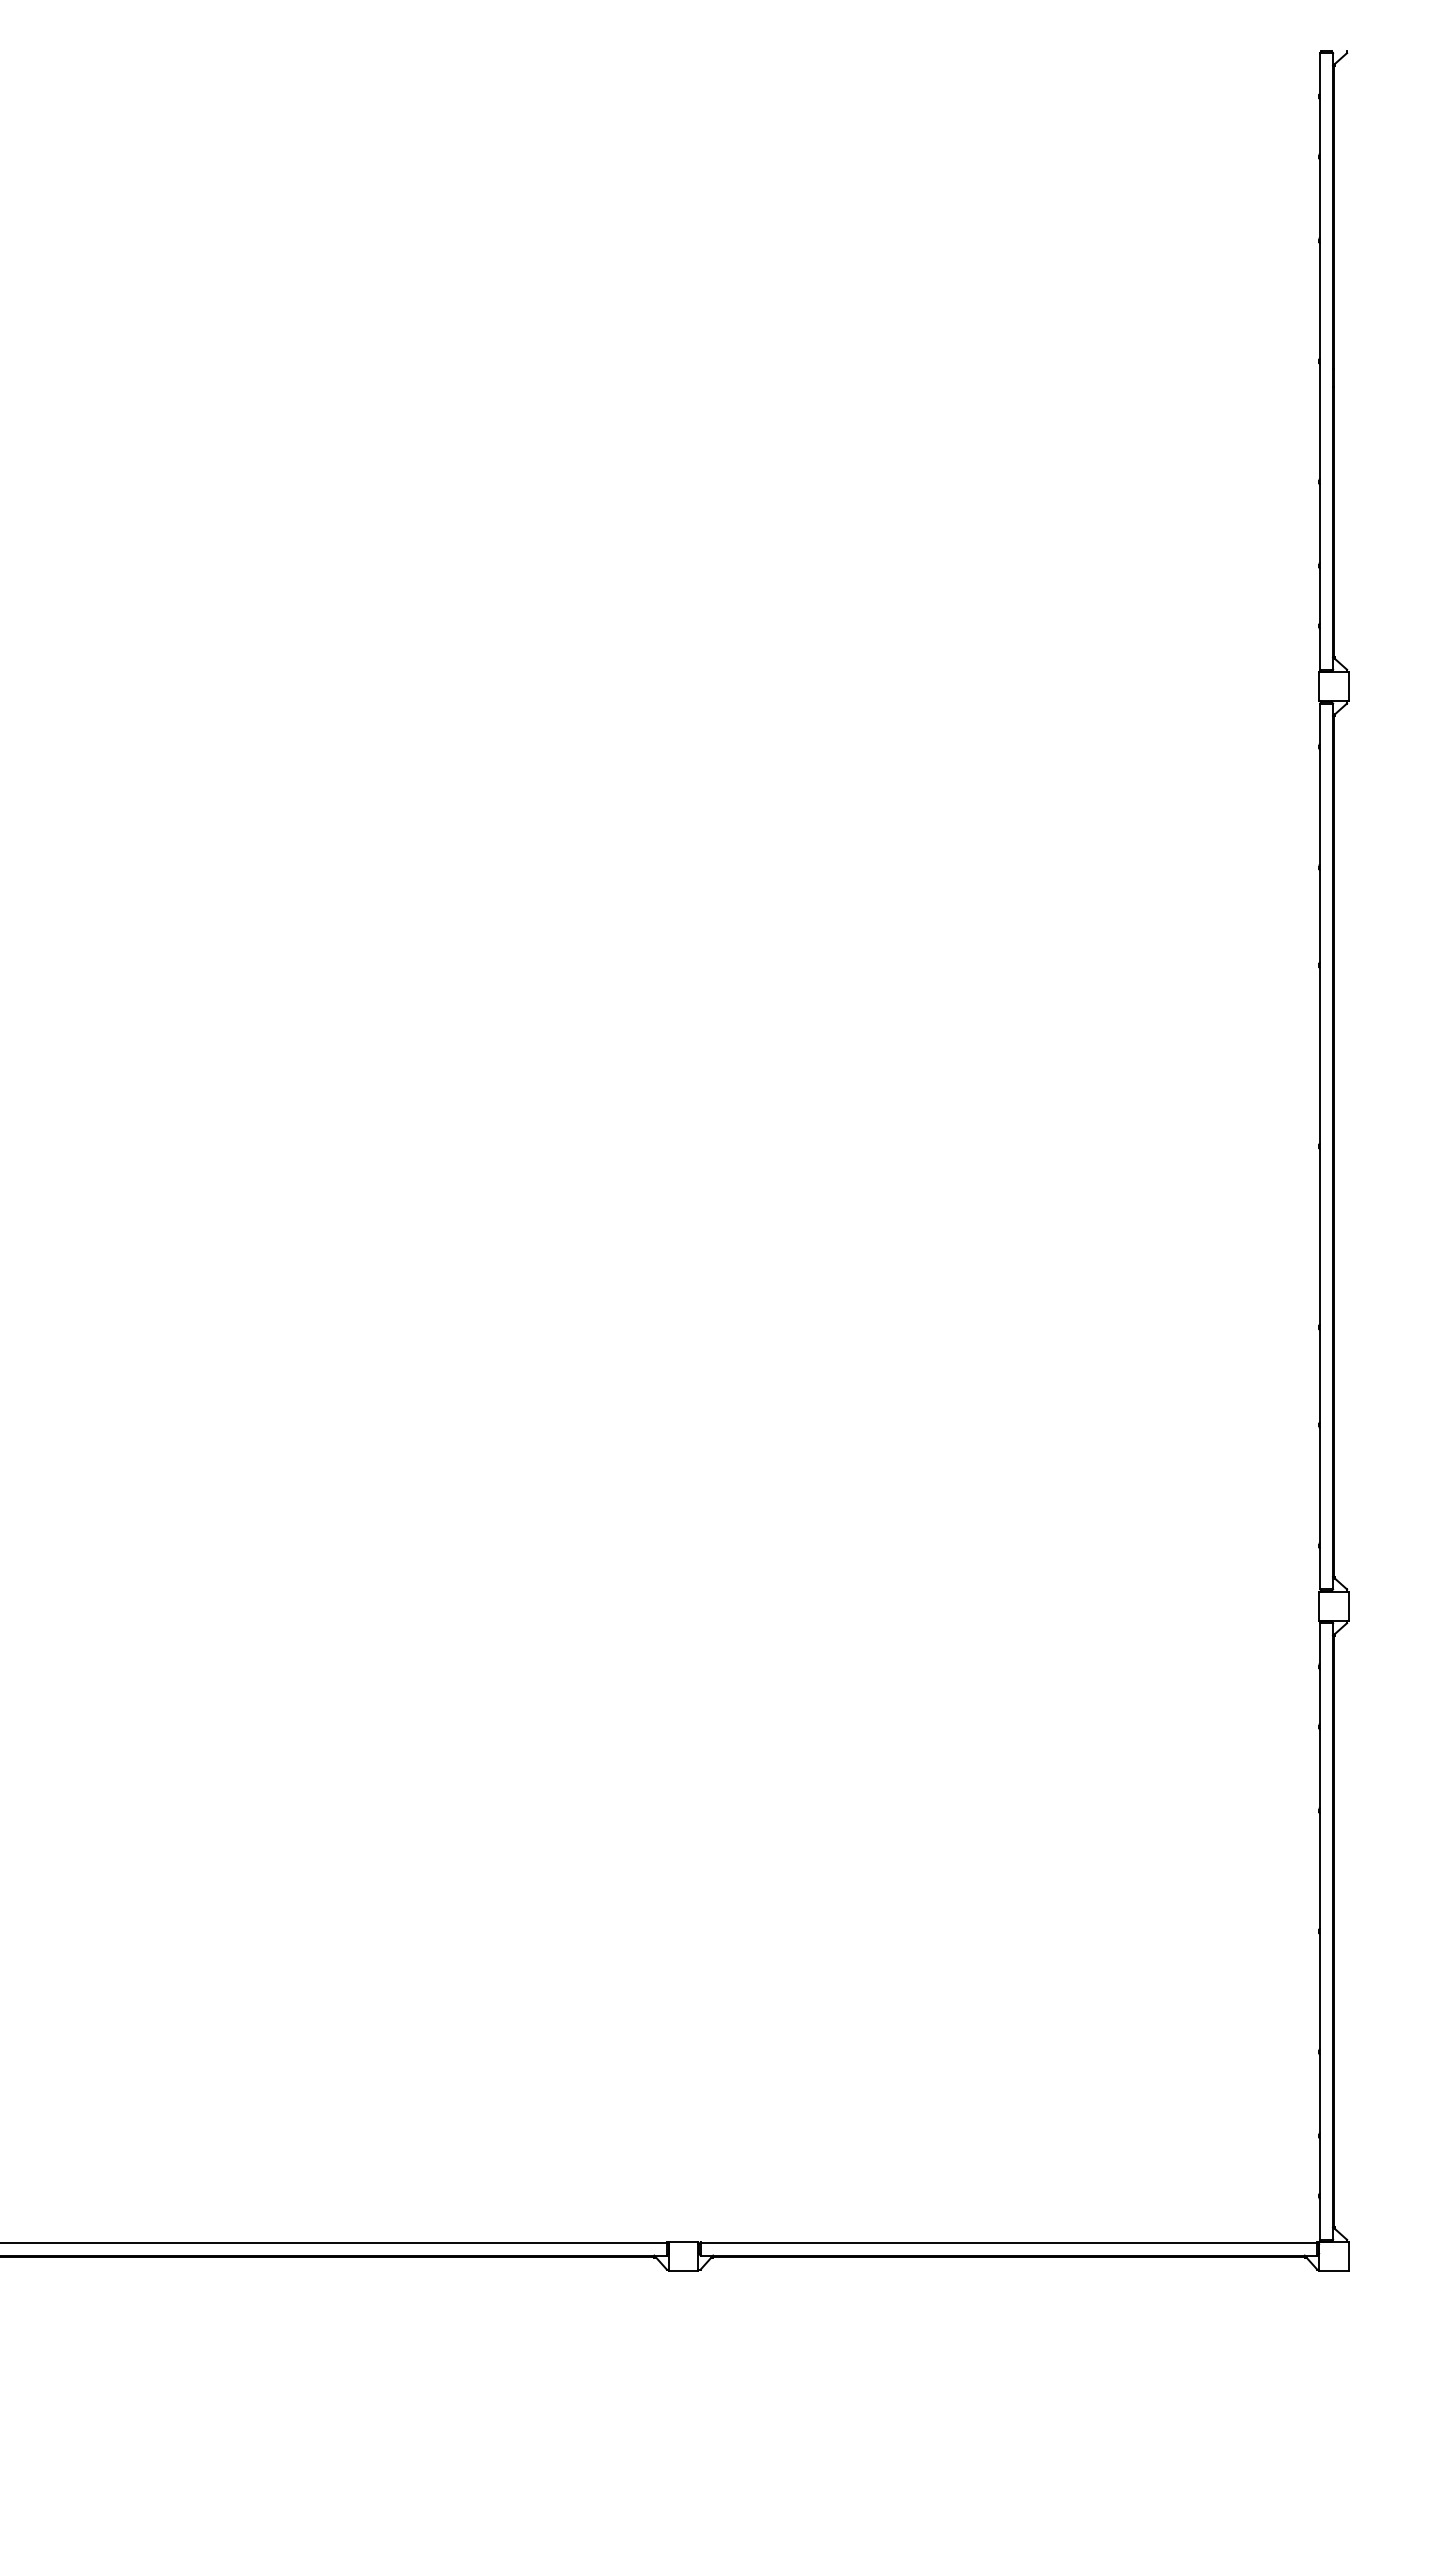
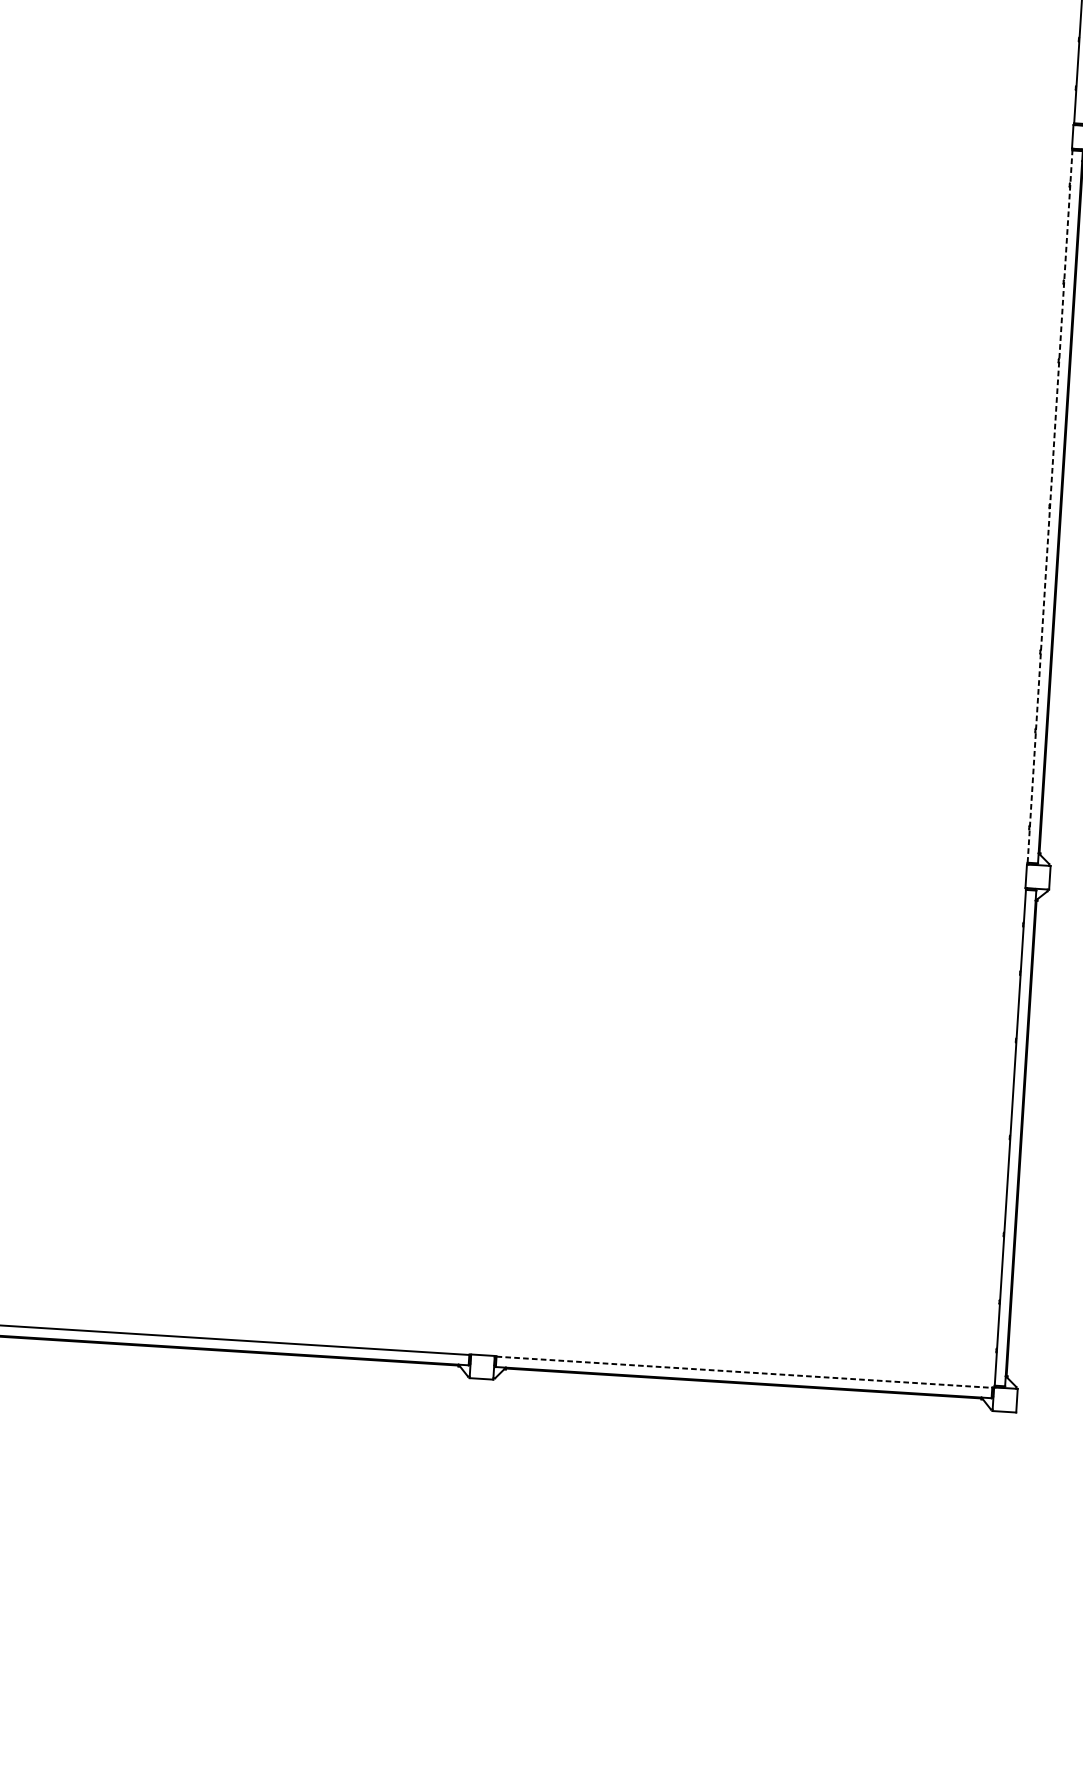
line: (1320, 1146) -> (1050, 506), solid -> dashed
line: (1009, 2242) -> (744, 1372), solid -> dashed

